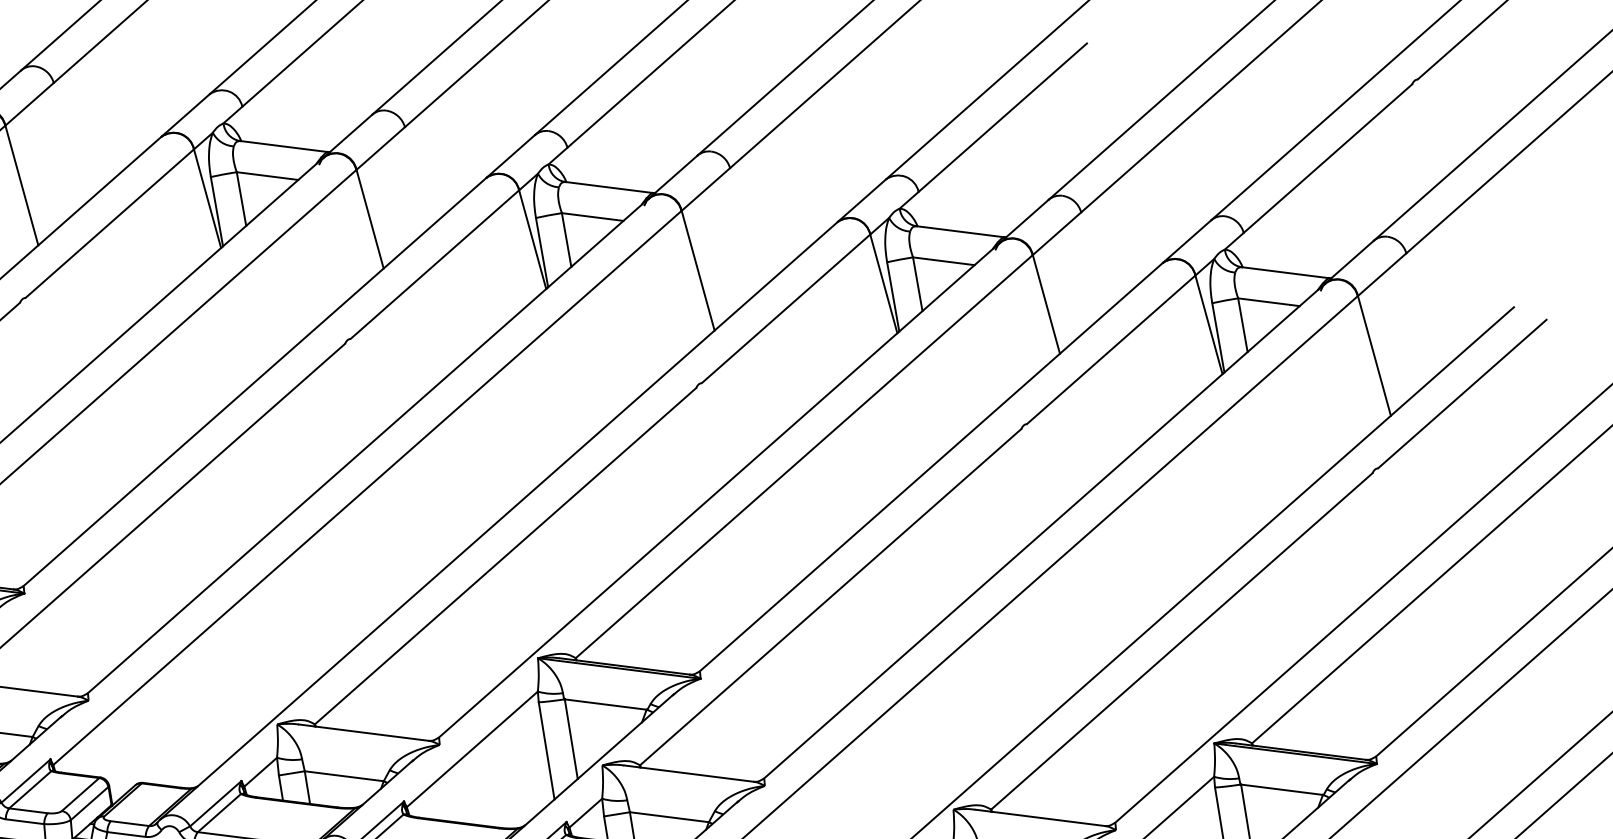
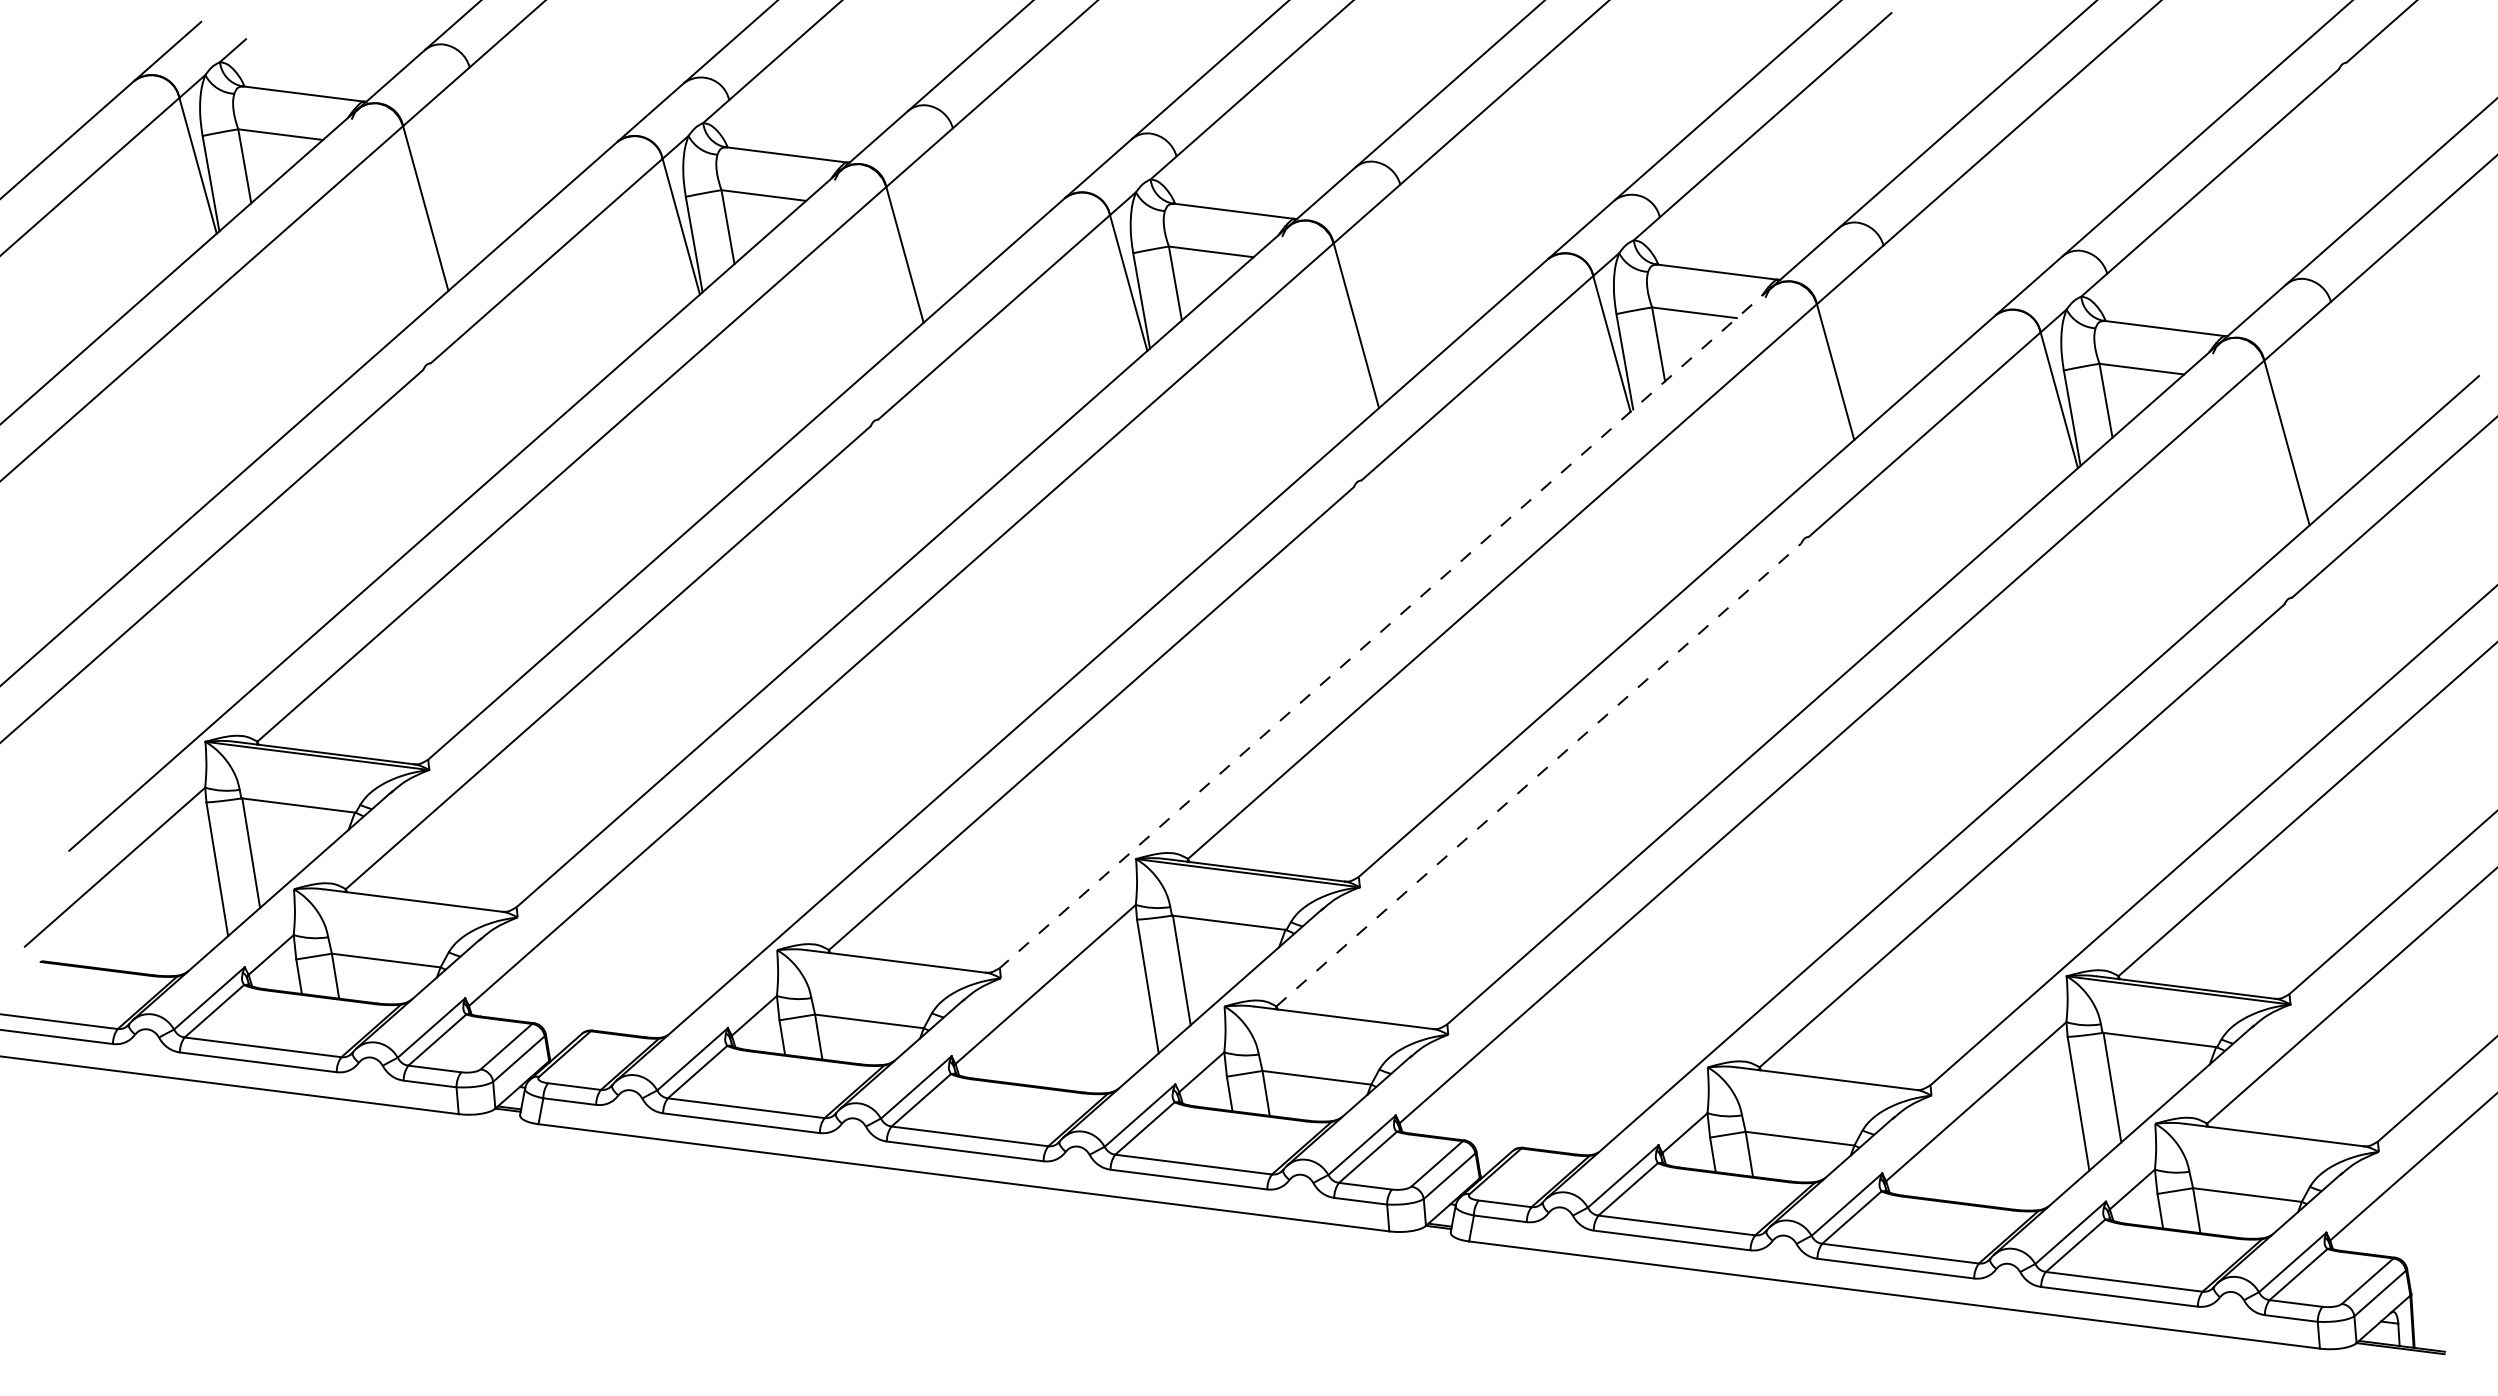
line: (720, 489) -> (1386, 627), solid -> dashed
line: (830, 597) -> (1538, 775), solid -> dashed

